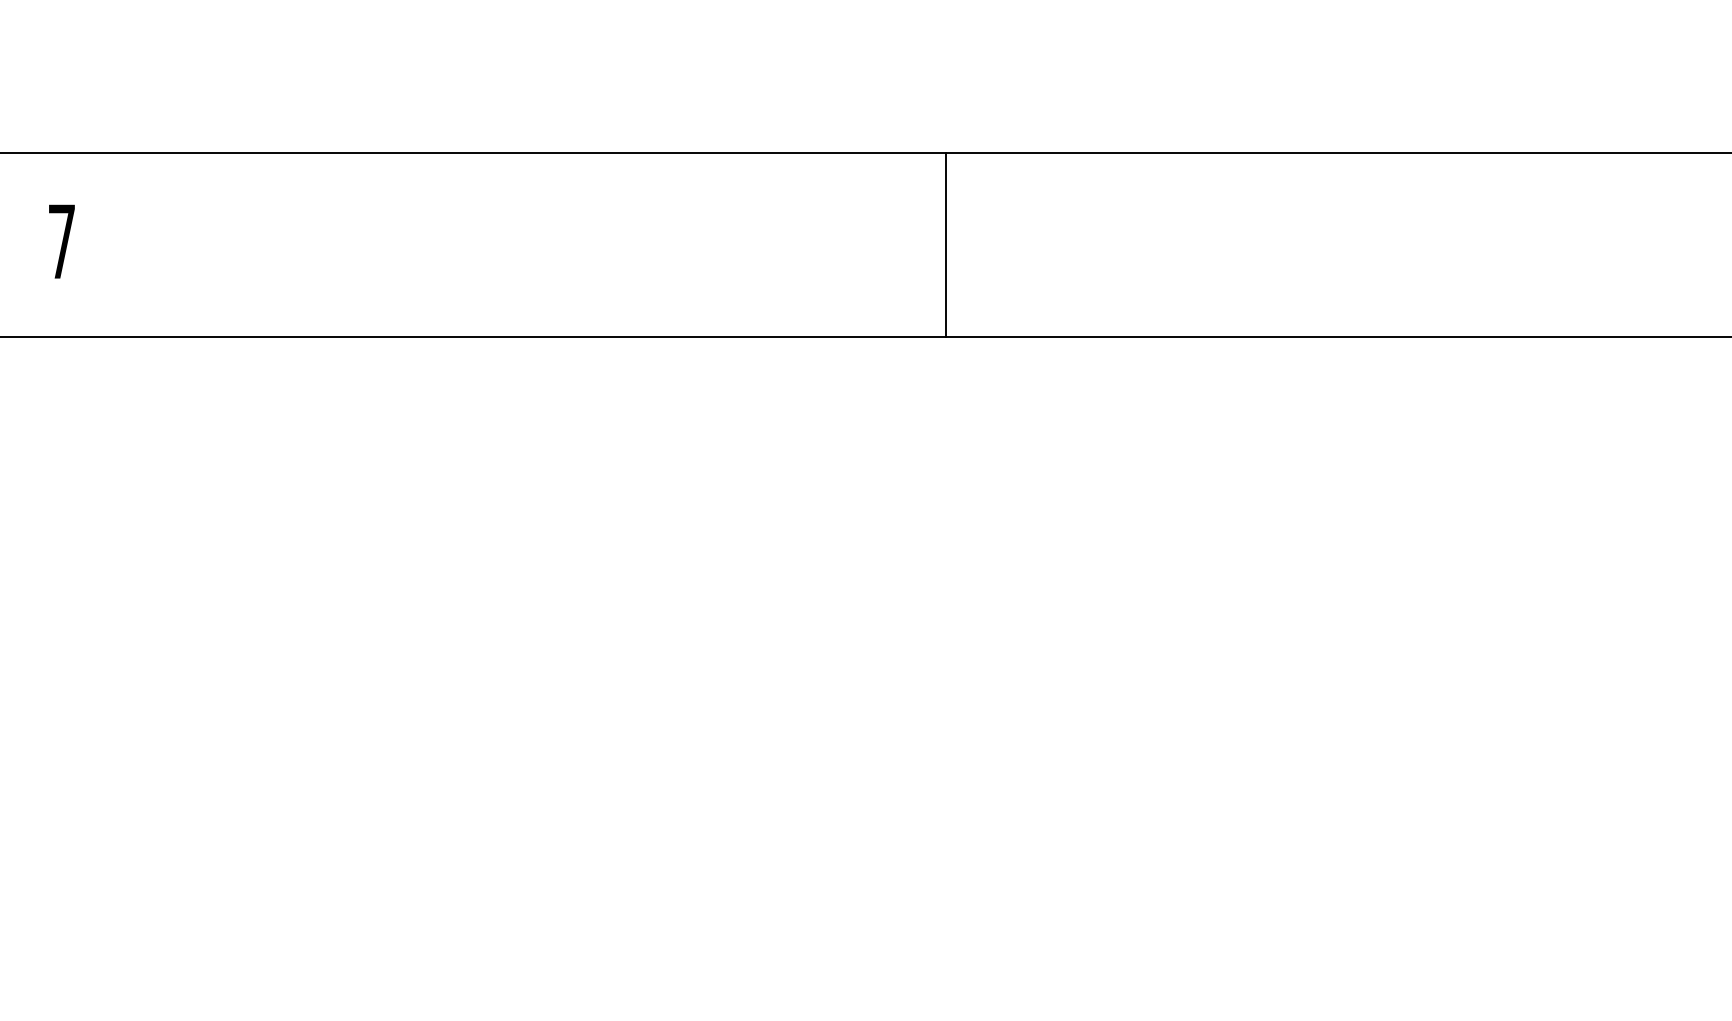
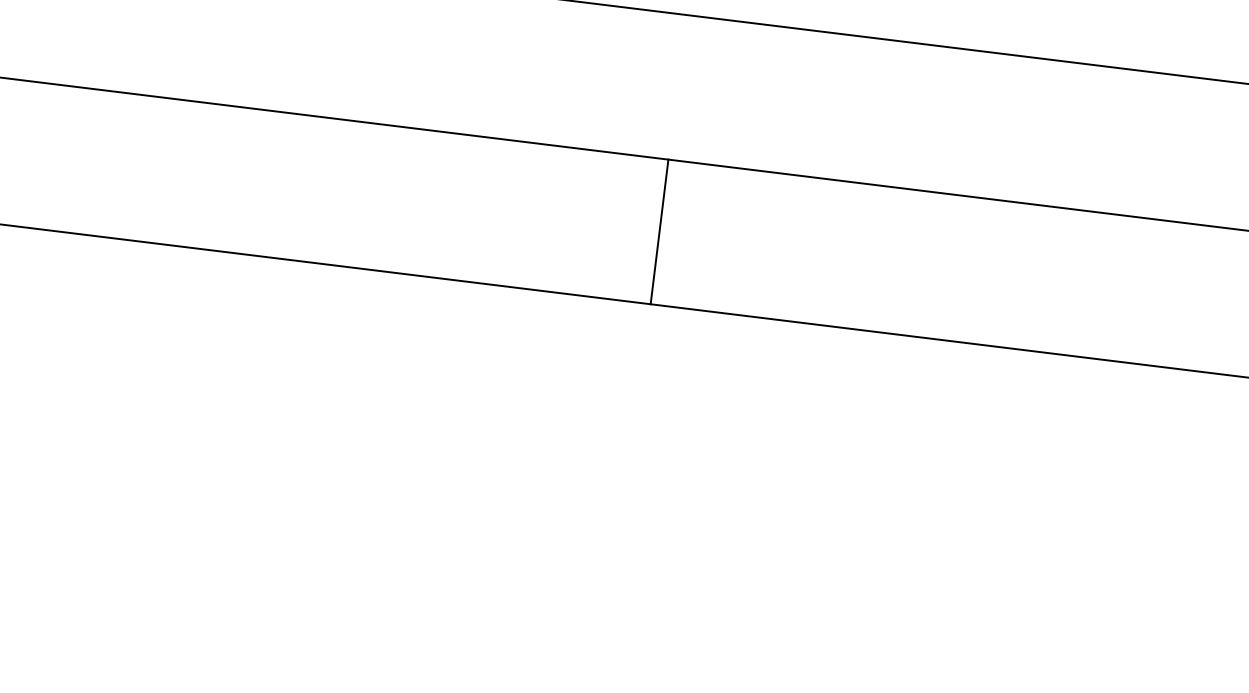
line: (945, 245) -> (659, 232), moved

